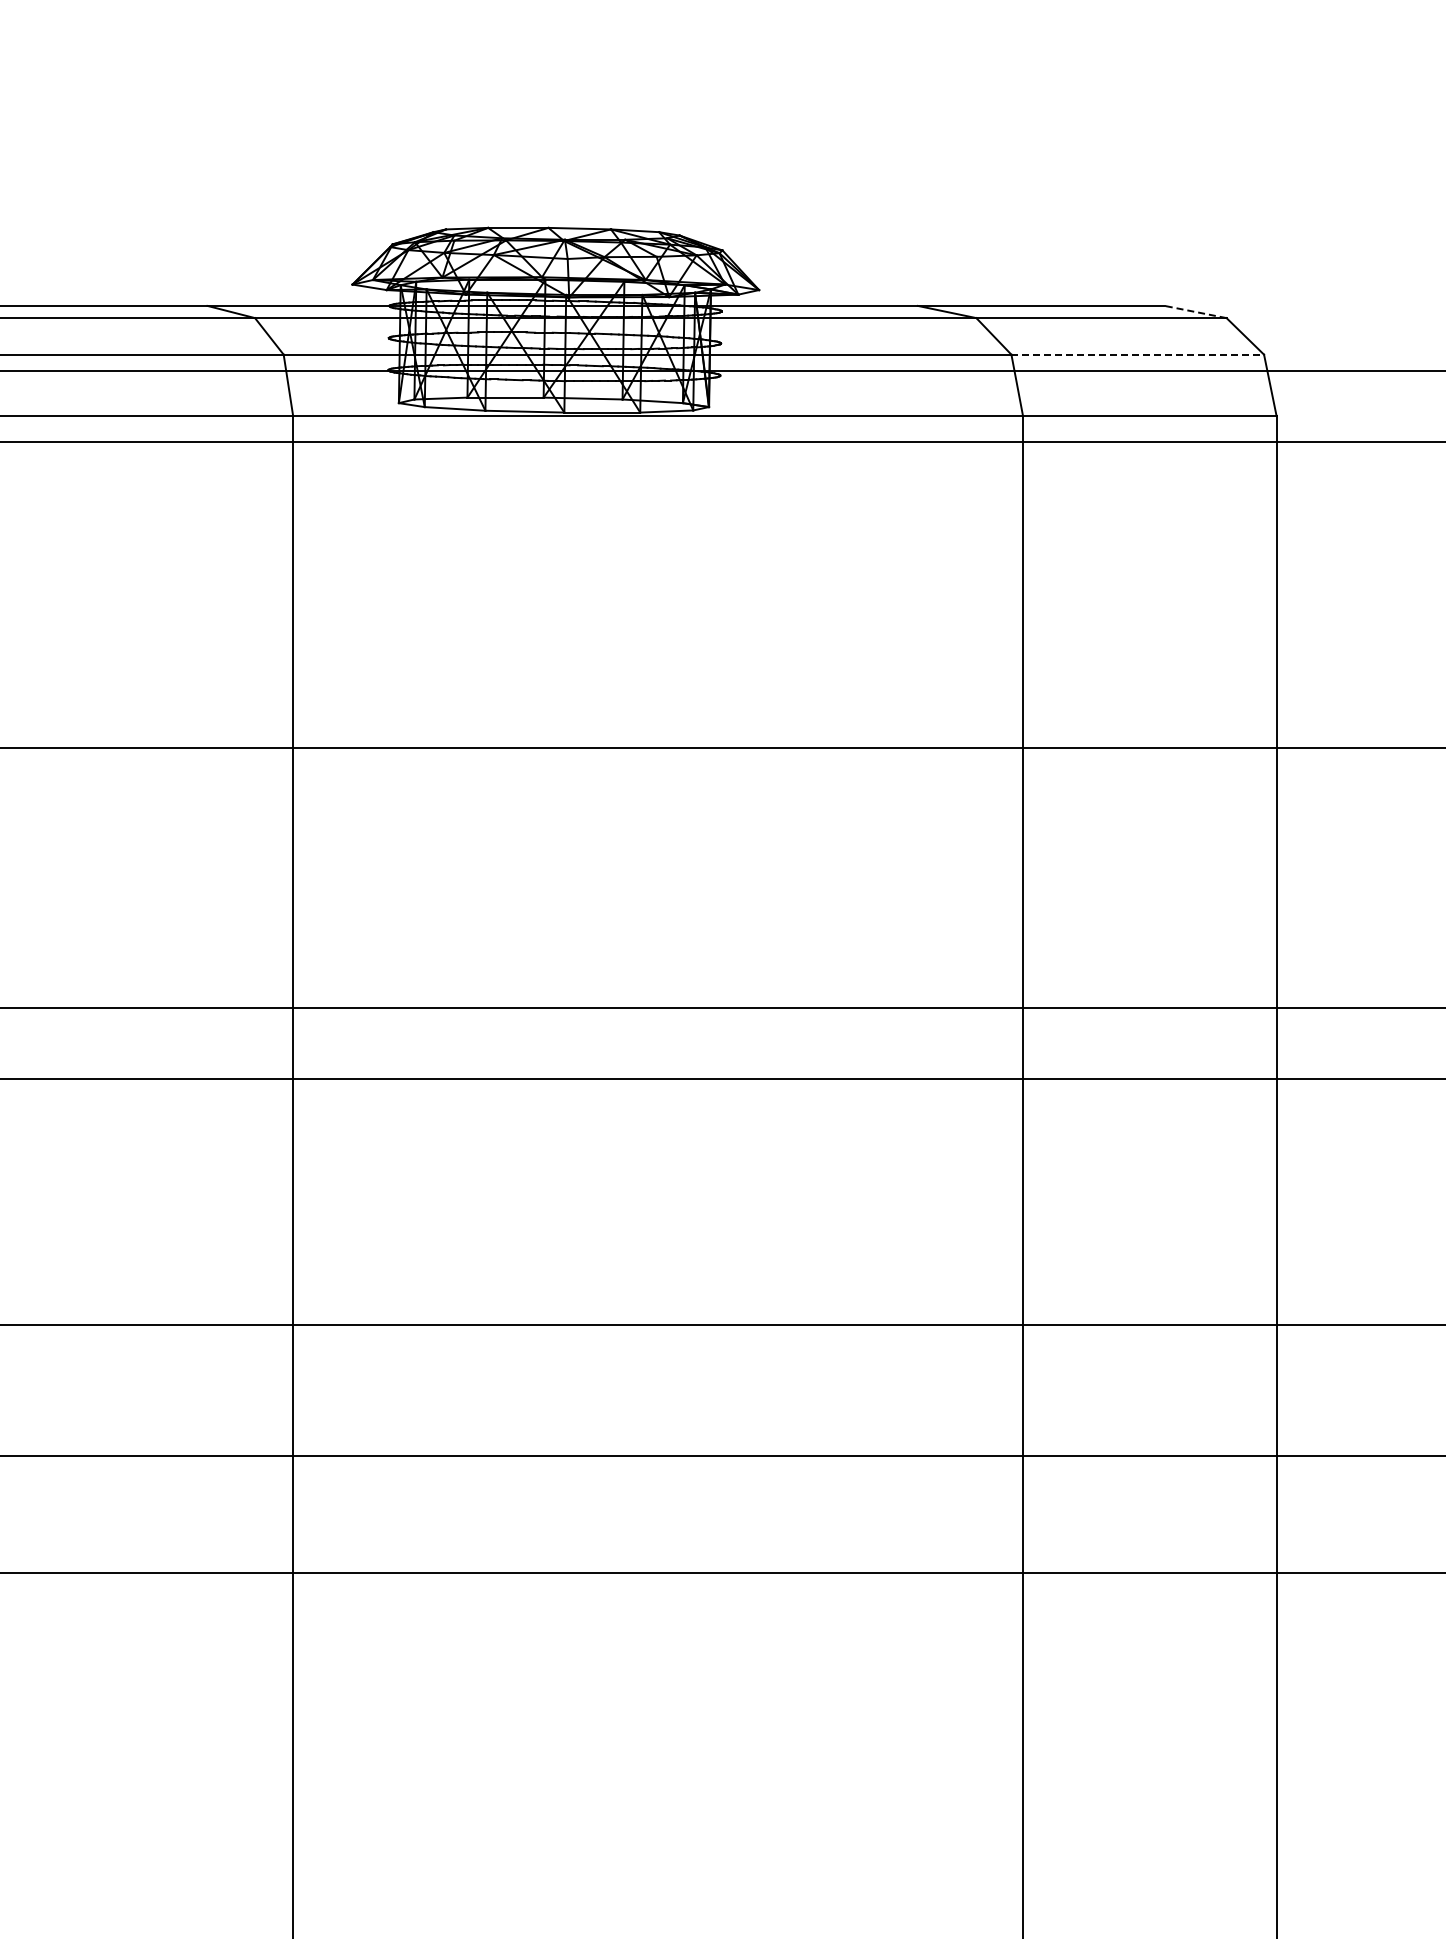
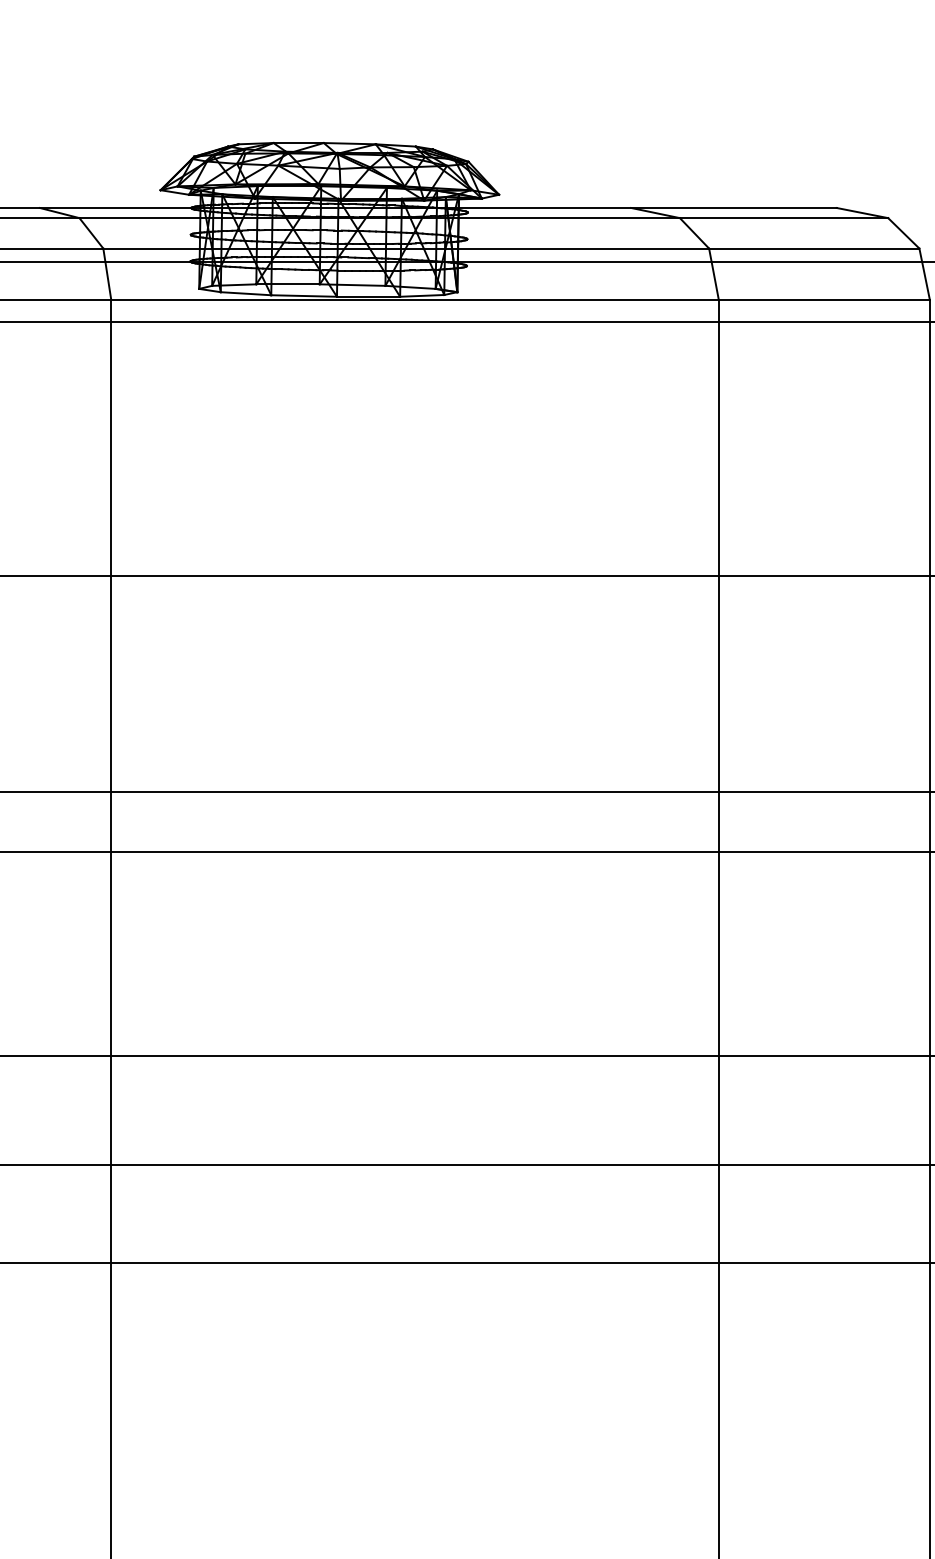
line: (1195, 312) -> (862, 213), dashed -> solid
line: (1138, 354) -> (814, 248), dashed -> solid

